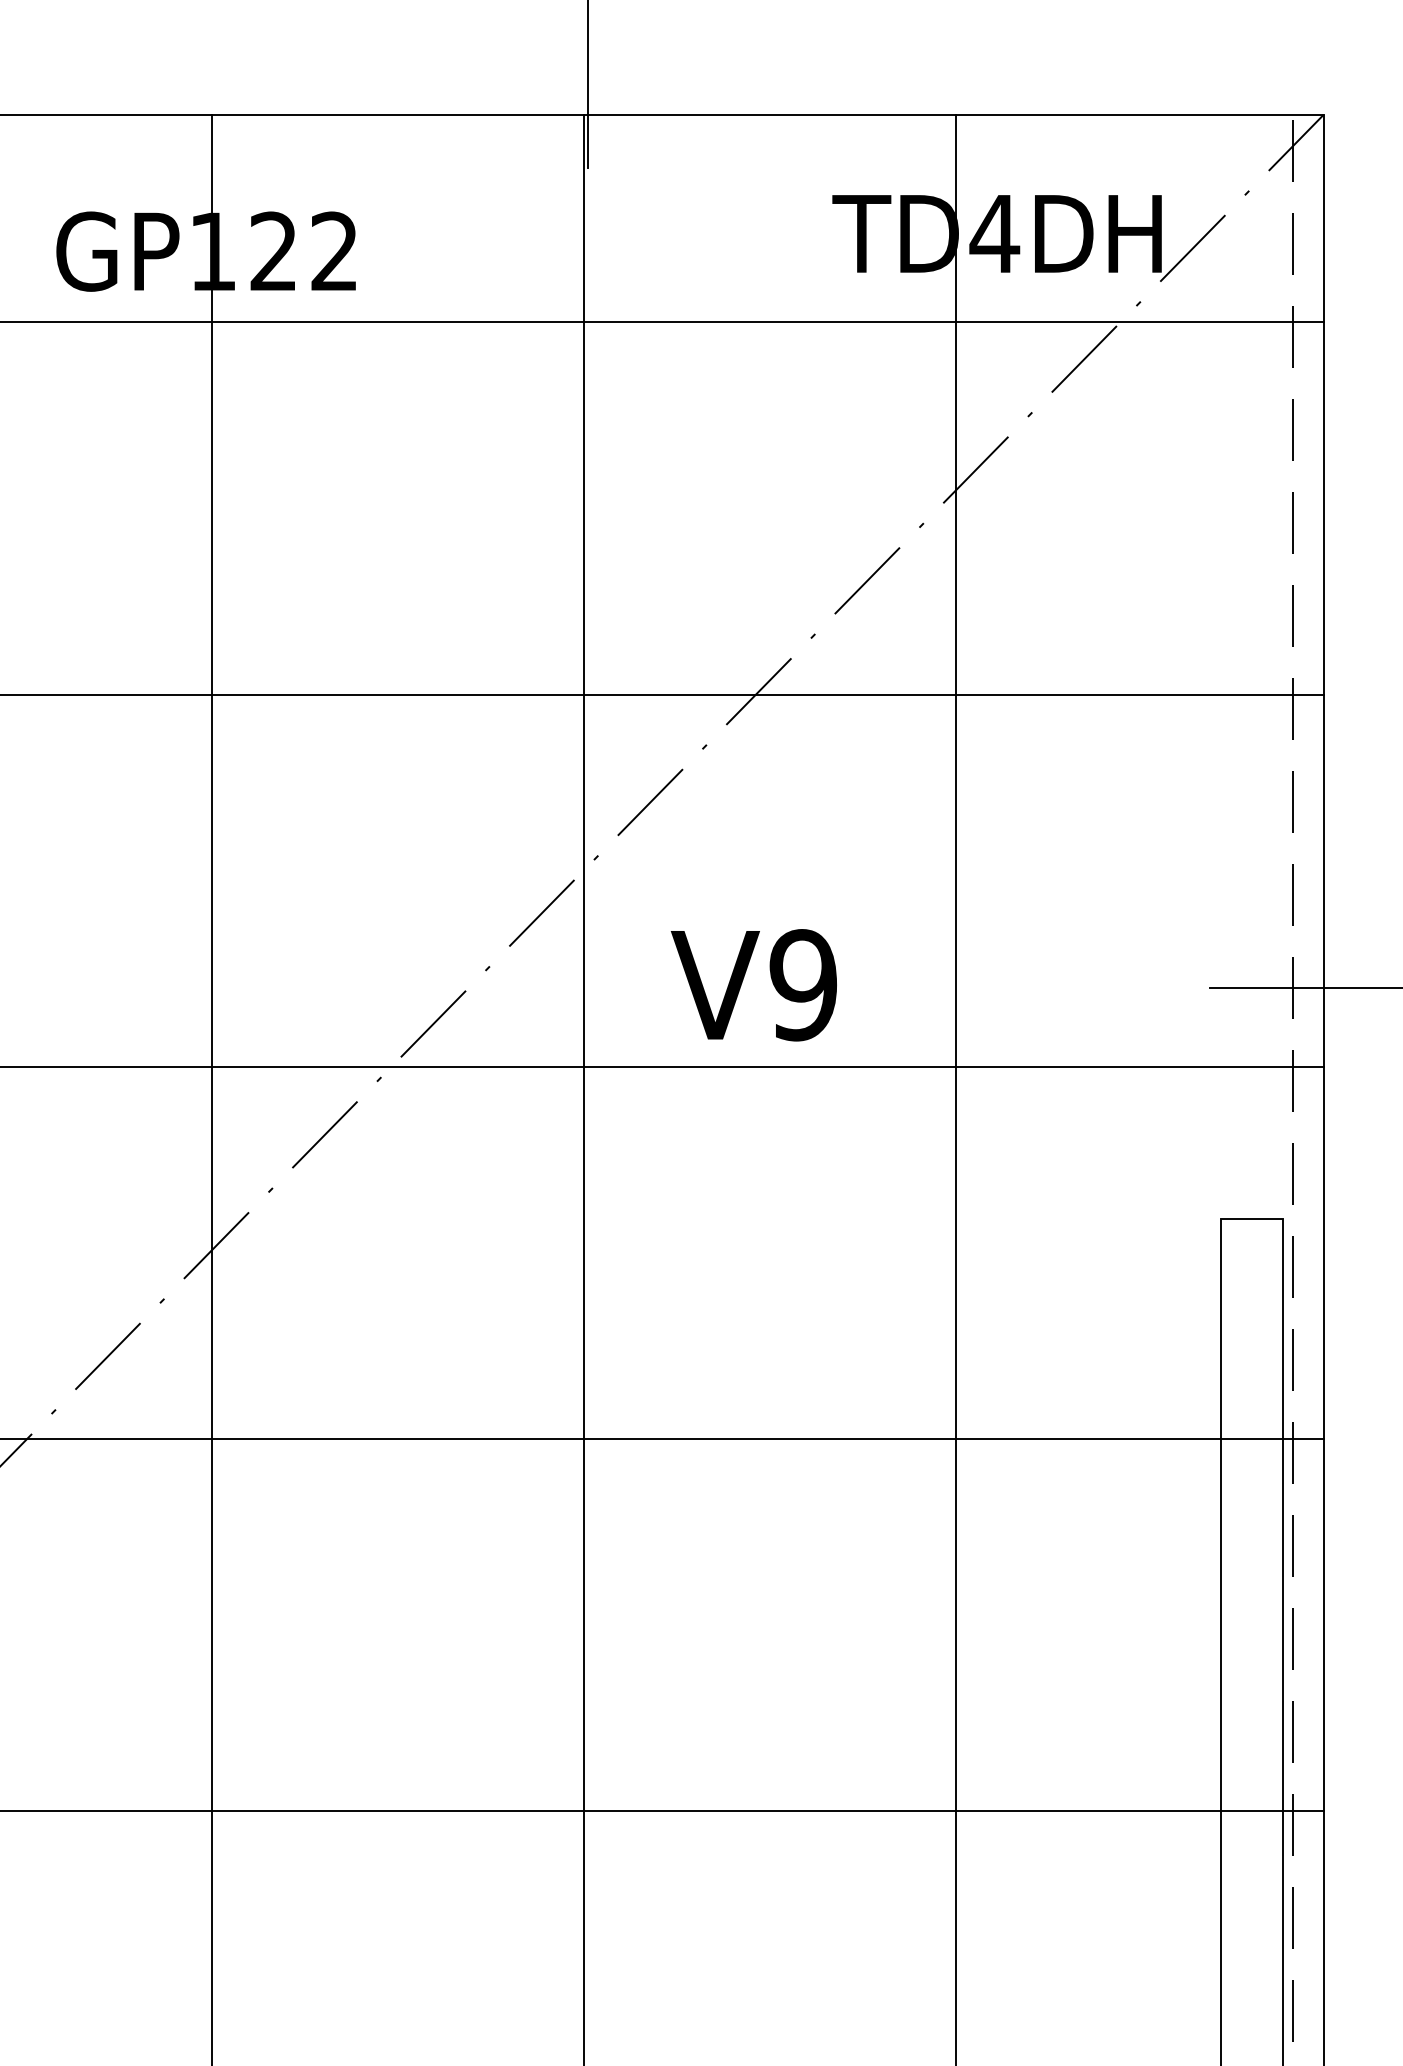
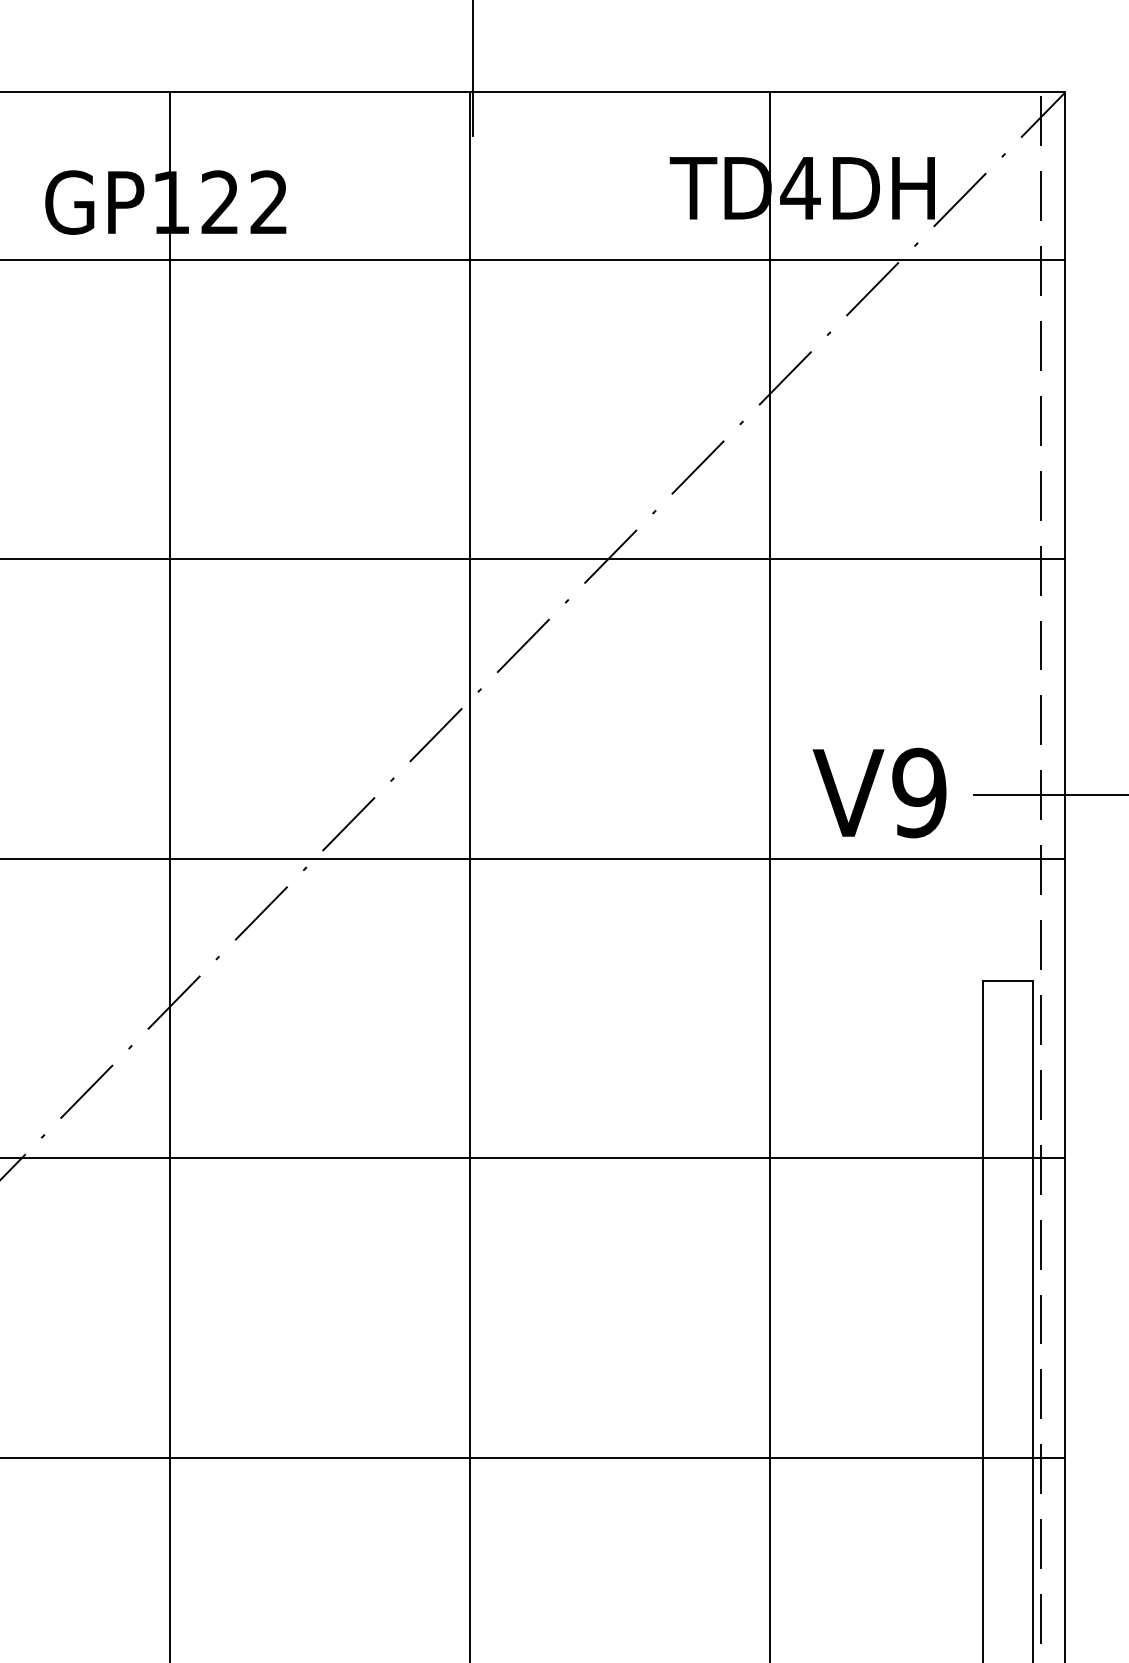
text: (753, 985) -> (879, 793), moved

